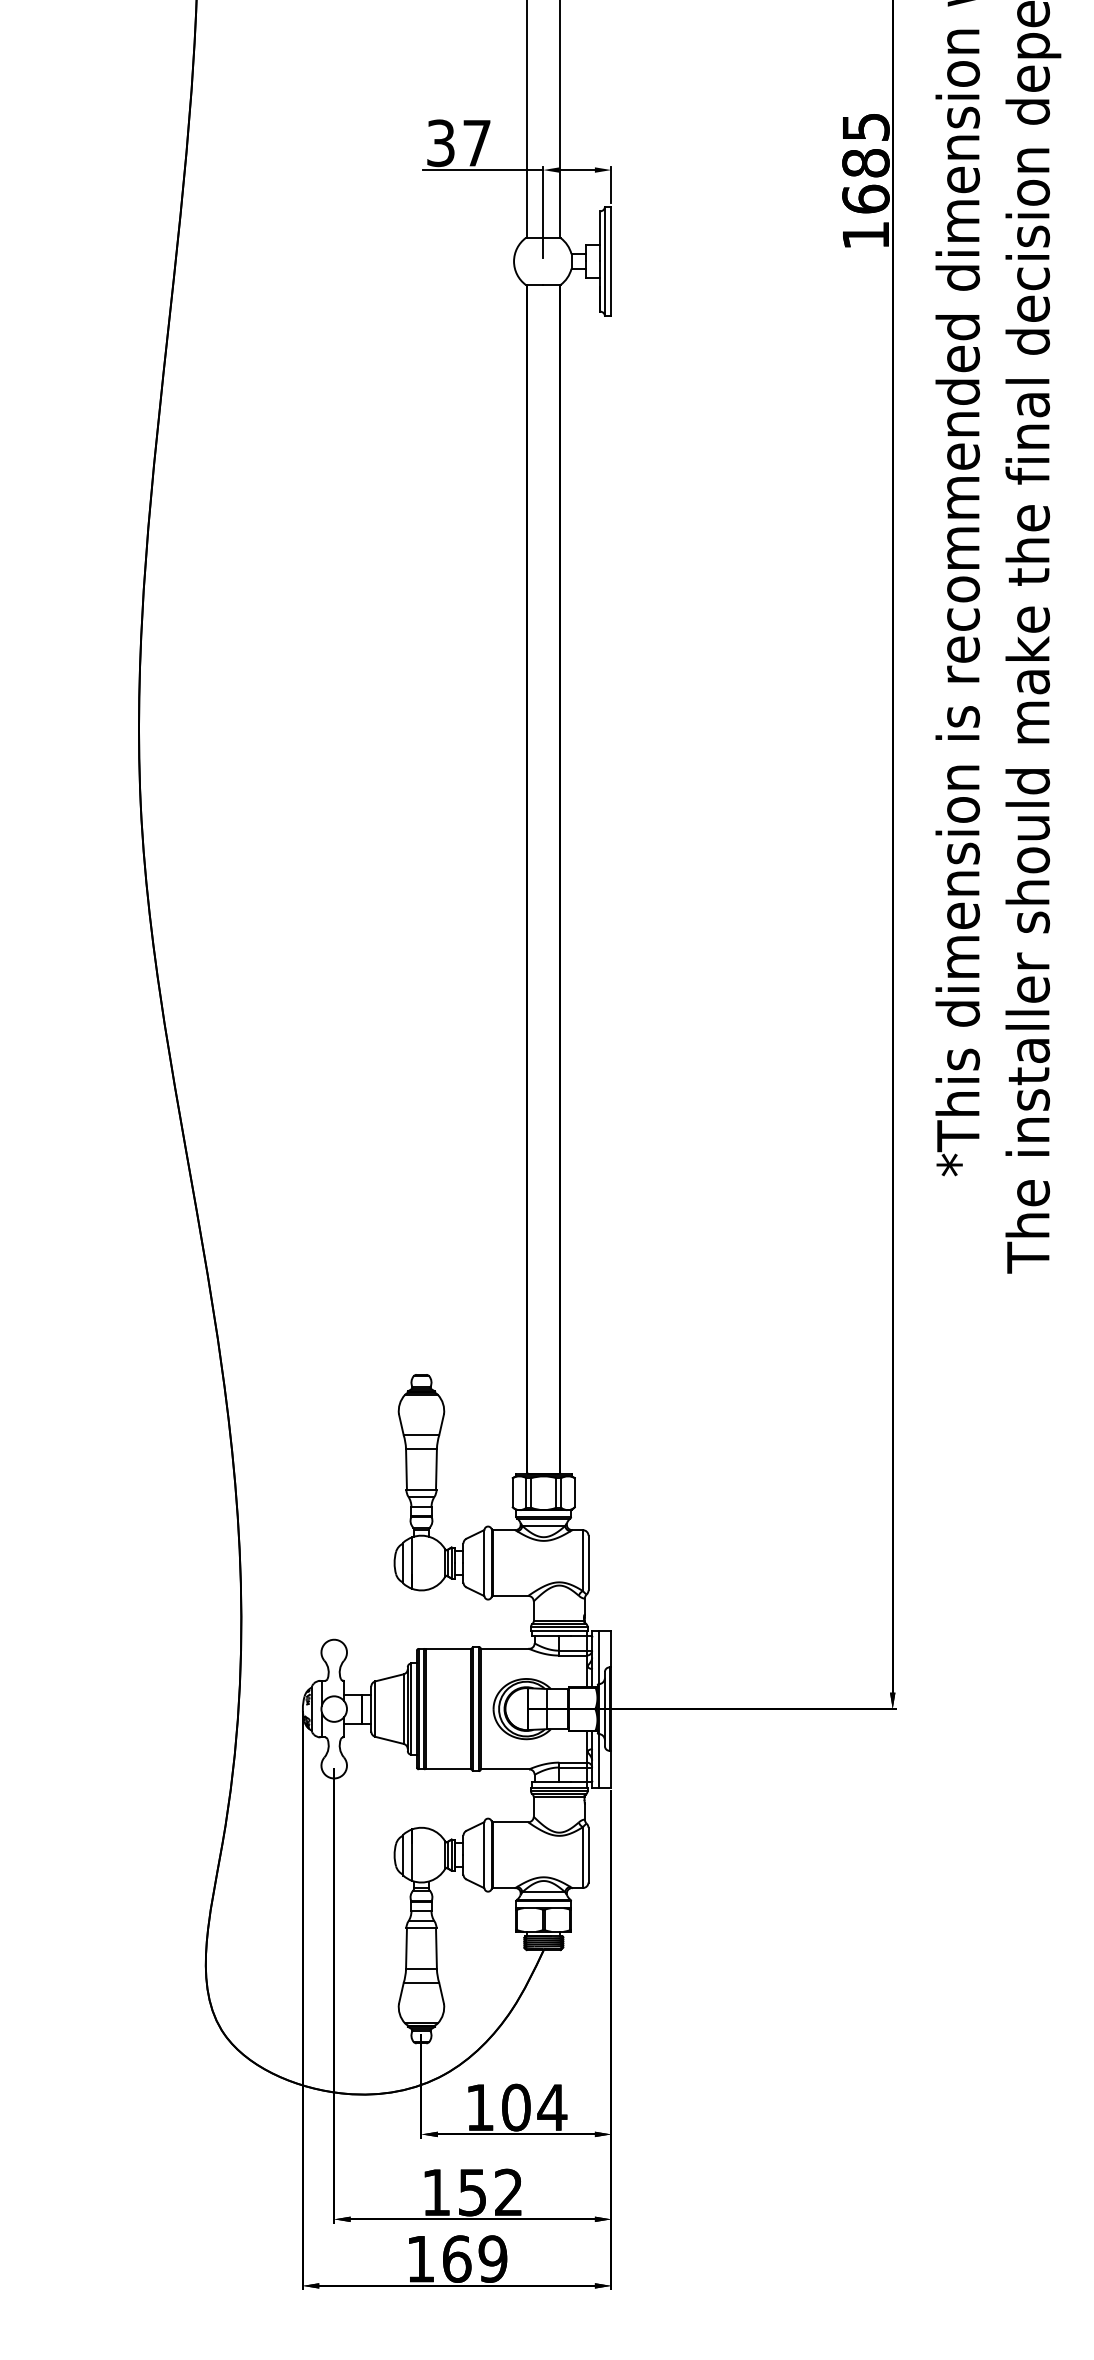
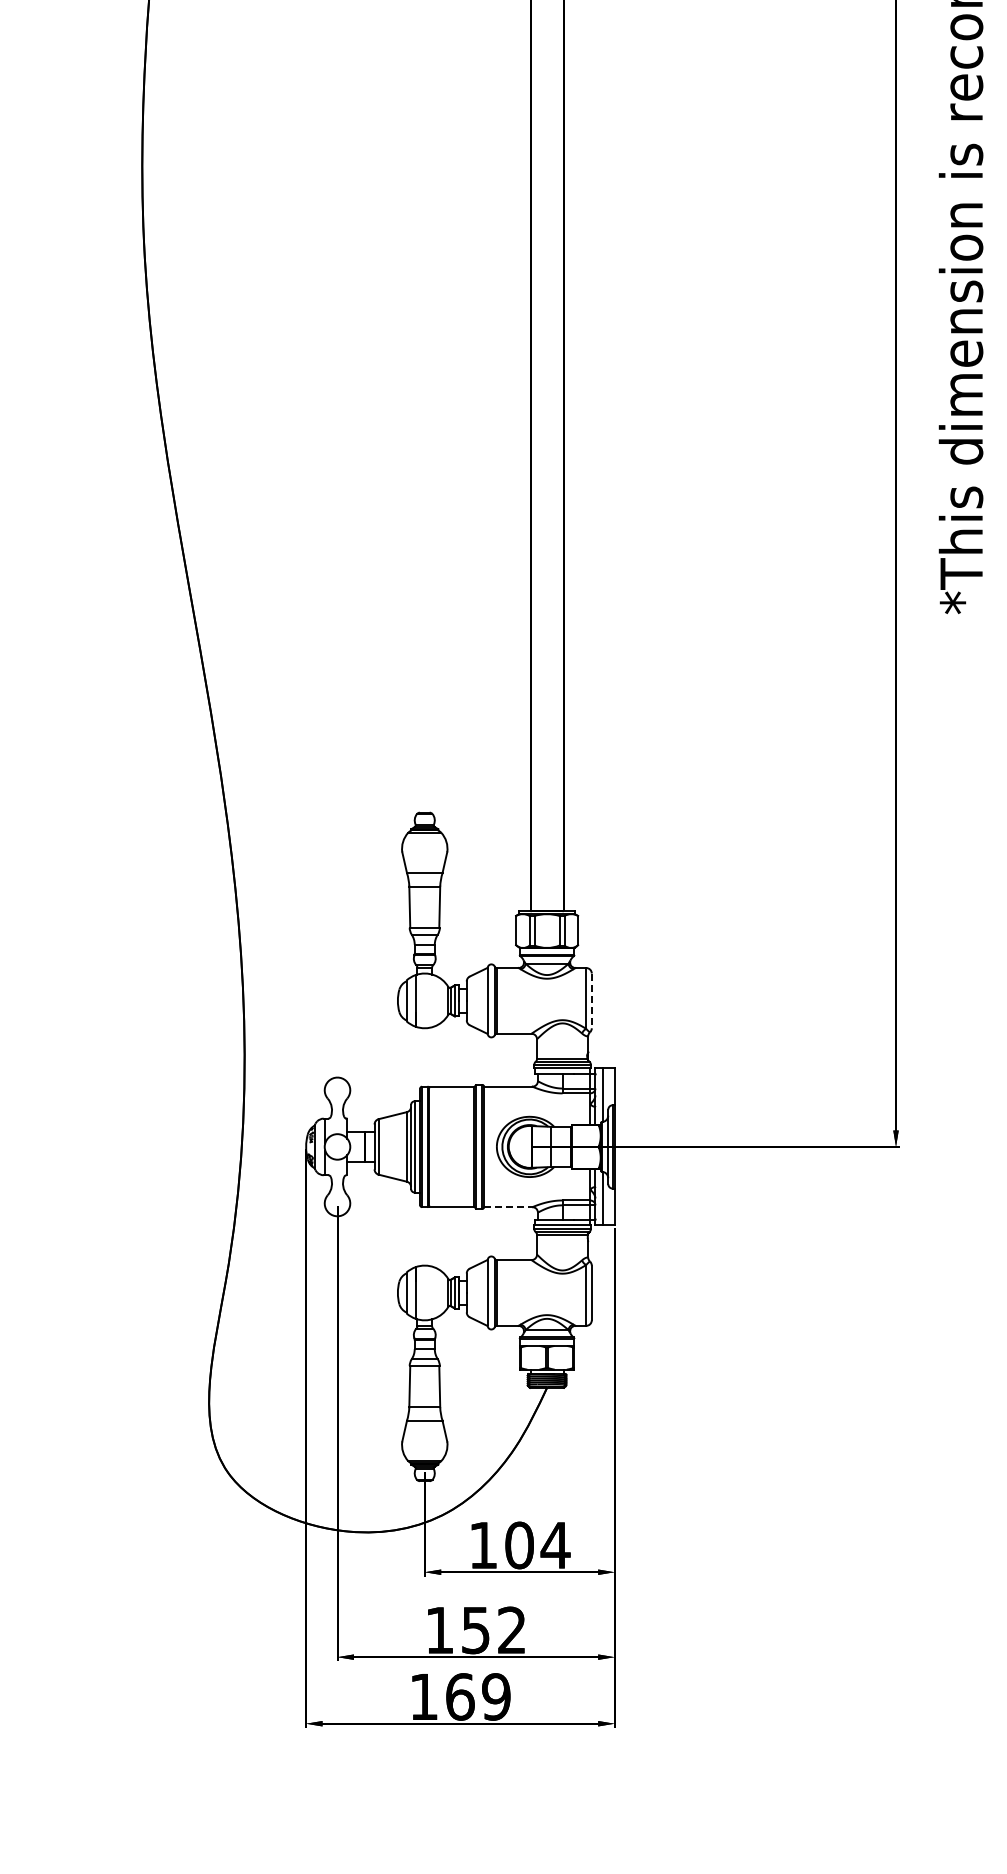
line: (588, 1563) -> (591, 1001), solid -> dashed
line: (505, 1769) -> (508, 1207), solid -> dashed

